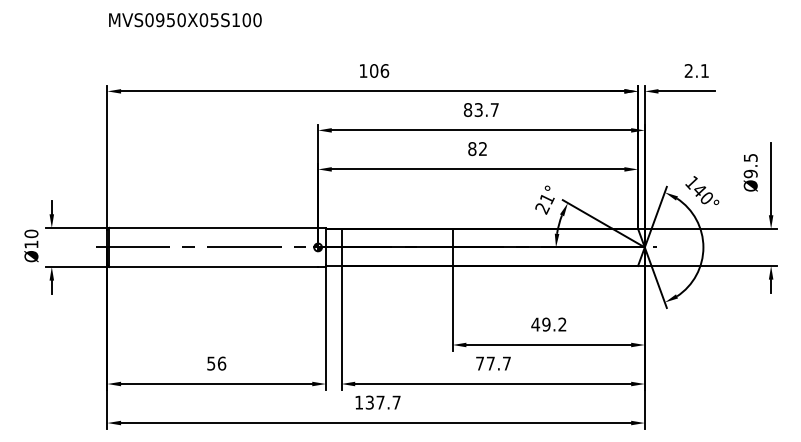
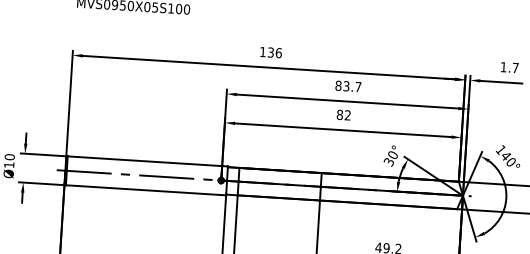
text: (374, 70) -> (271, 52), 106 -> 136
text: (696, 70) -> (509, 67), 2.1 -> 1.7
text: (544, 203) -> (390, 158), 21° -> 30°

